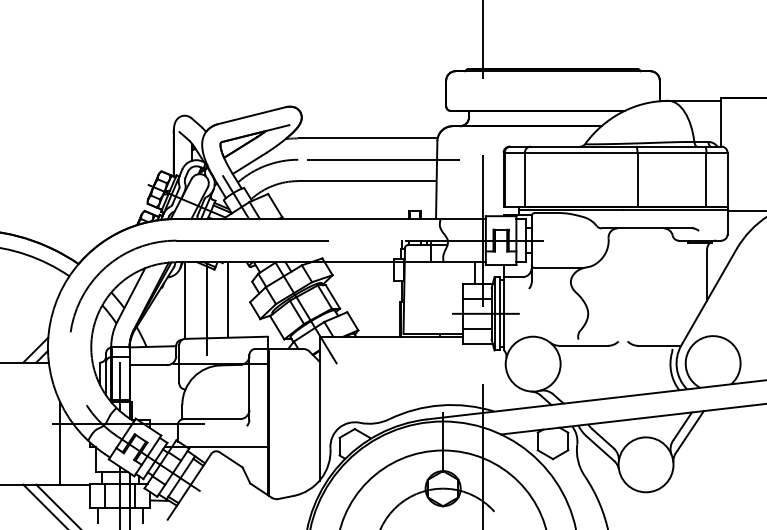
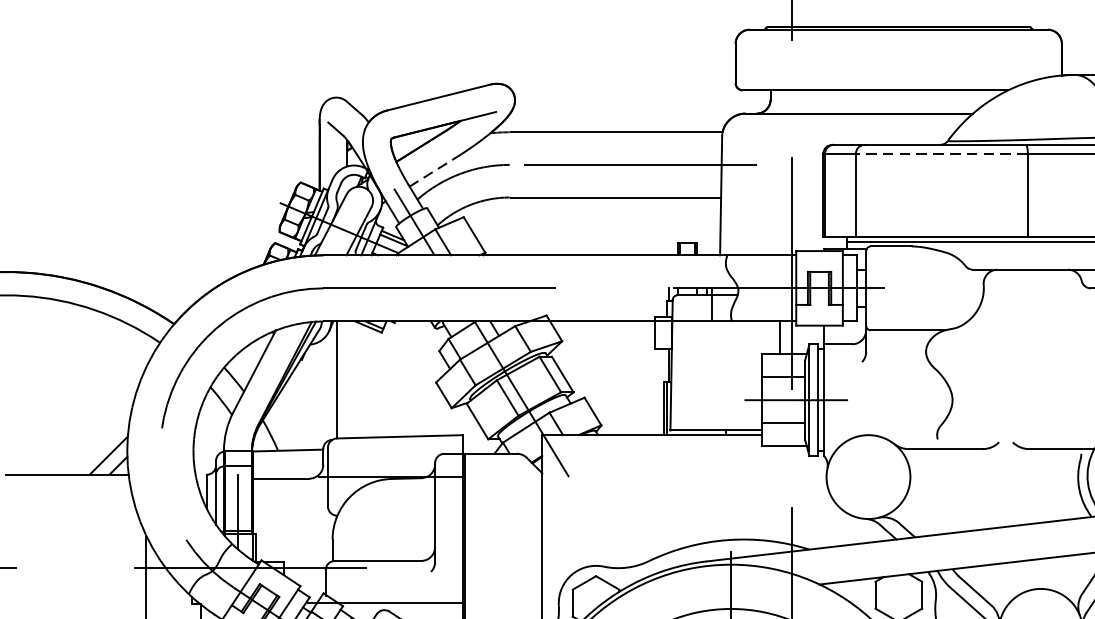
line: (580, 152) -> (940, 153), solid -> dashed
line: (249, 163) -> (435, 170), solid -> dashed
line: (228, 299) -> (403, 378), removed
line: (206, 309) -> (369, 393), removed

